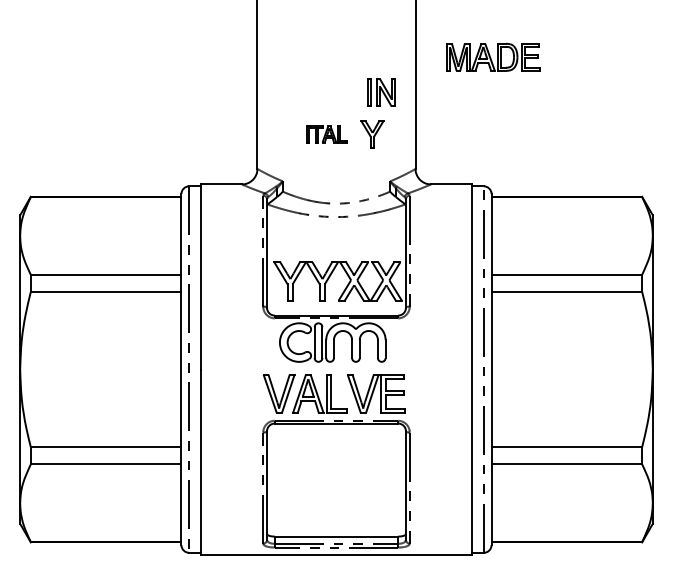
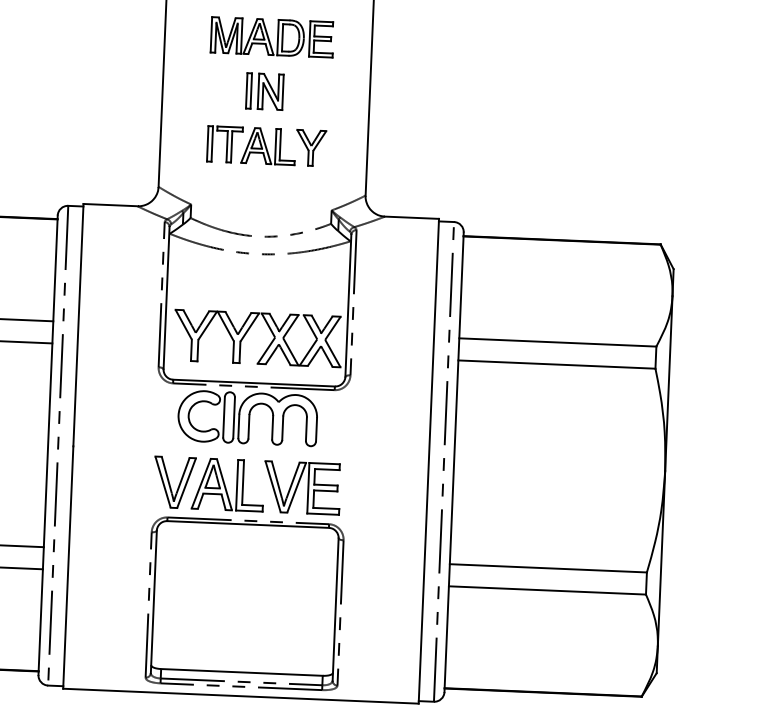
part: (493, 56) -> (272, 36), moved
part: (381, 92) -> (265, 91), moved
part: (326, 134) -> (250, 145), size x1.67

